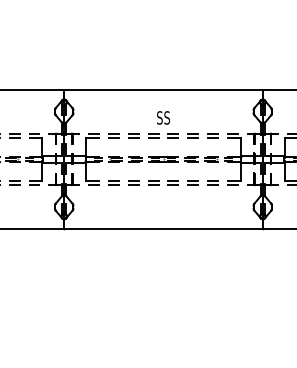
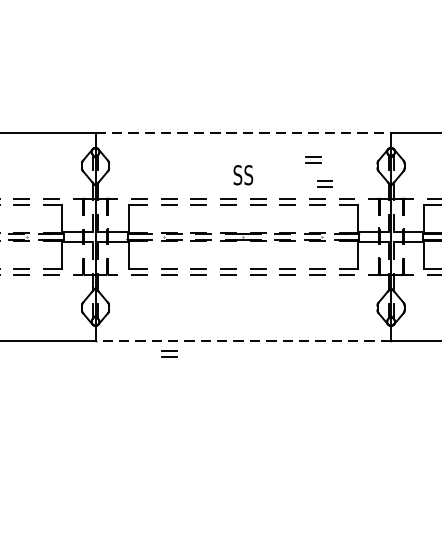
line: (164, 89) -> (244, 132), solid -> dashed
part: (210, 107) -> (313, 159), added
part: (217, 123) -> (323, 183), added
line: (163, 229) -> (243, 341), solid -> dashed
part: (113, 237) -> (168, 353), added

